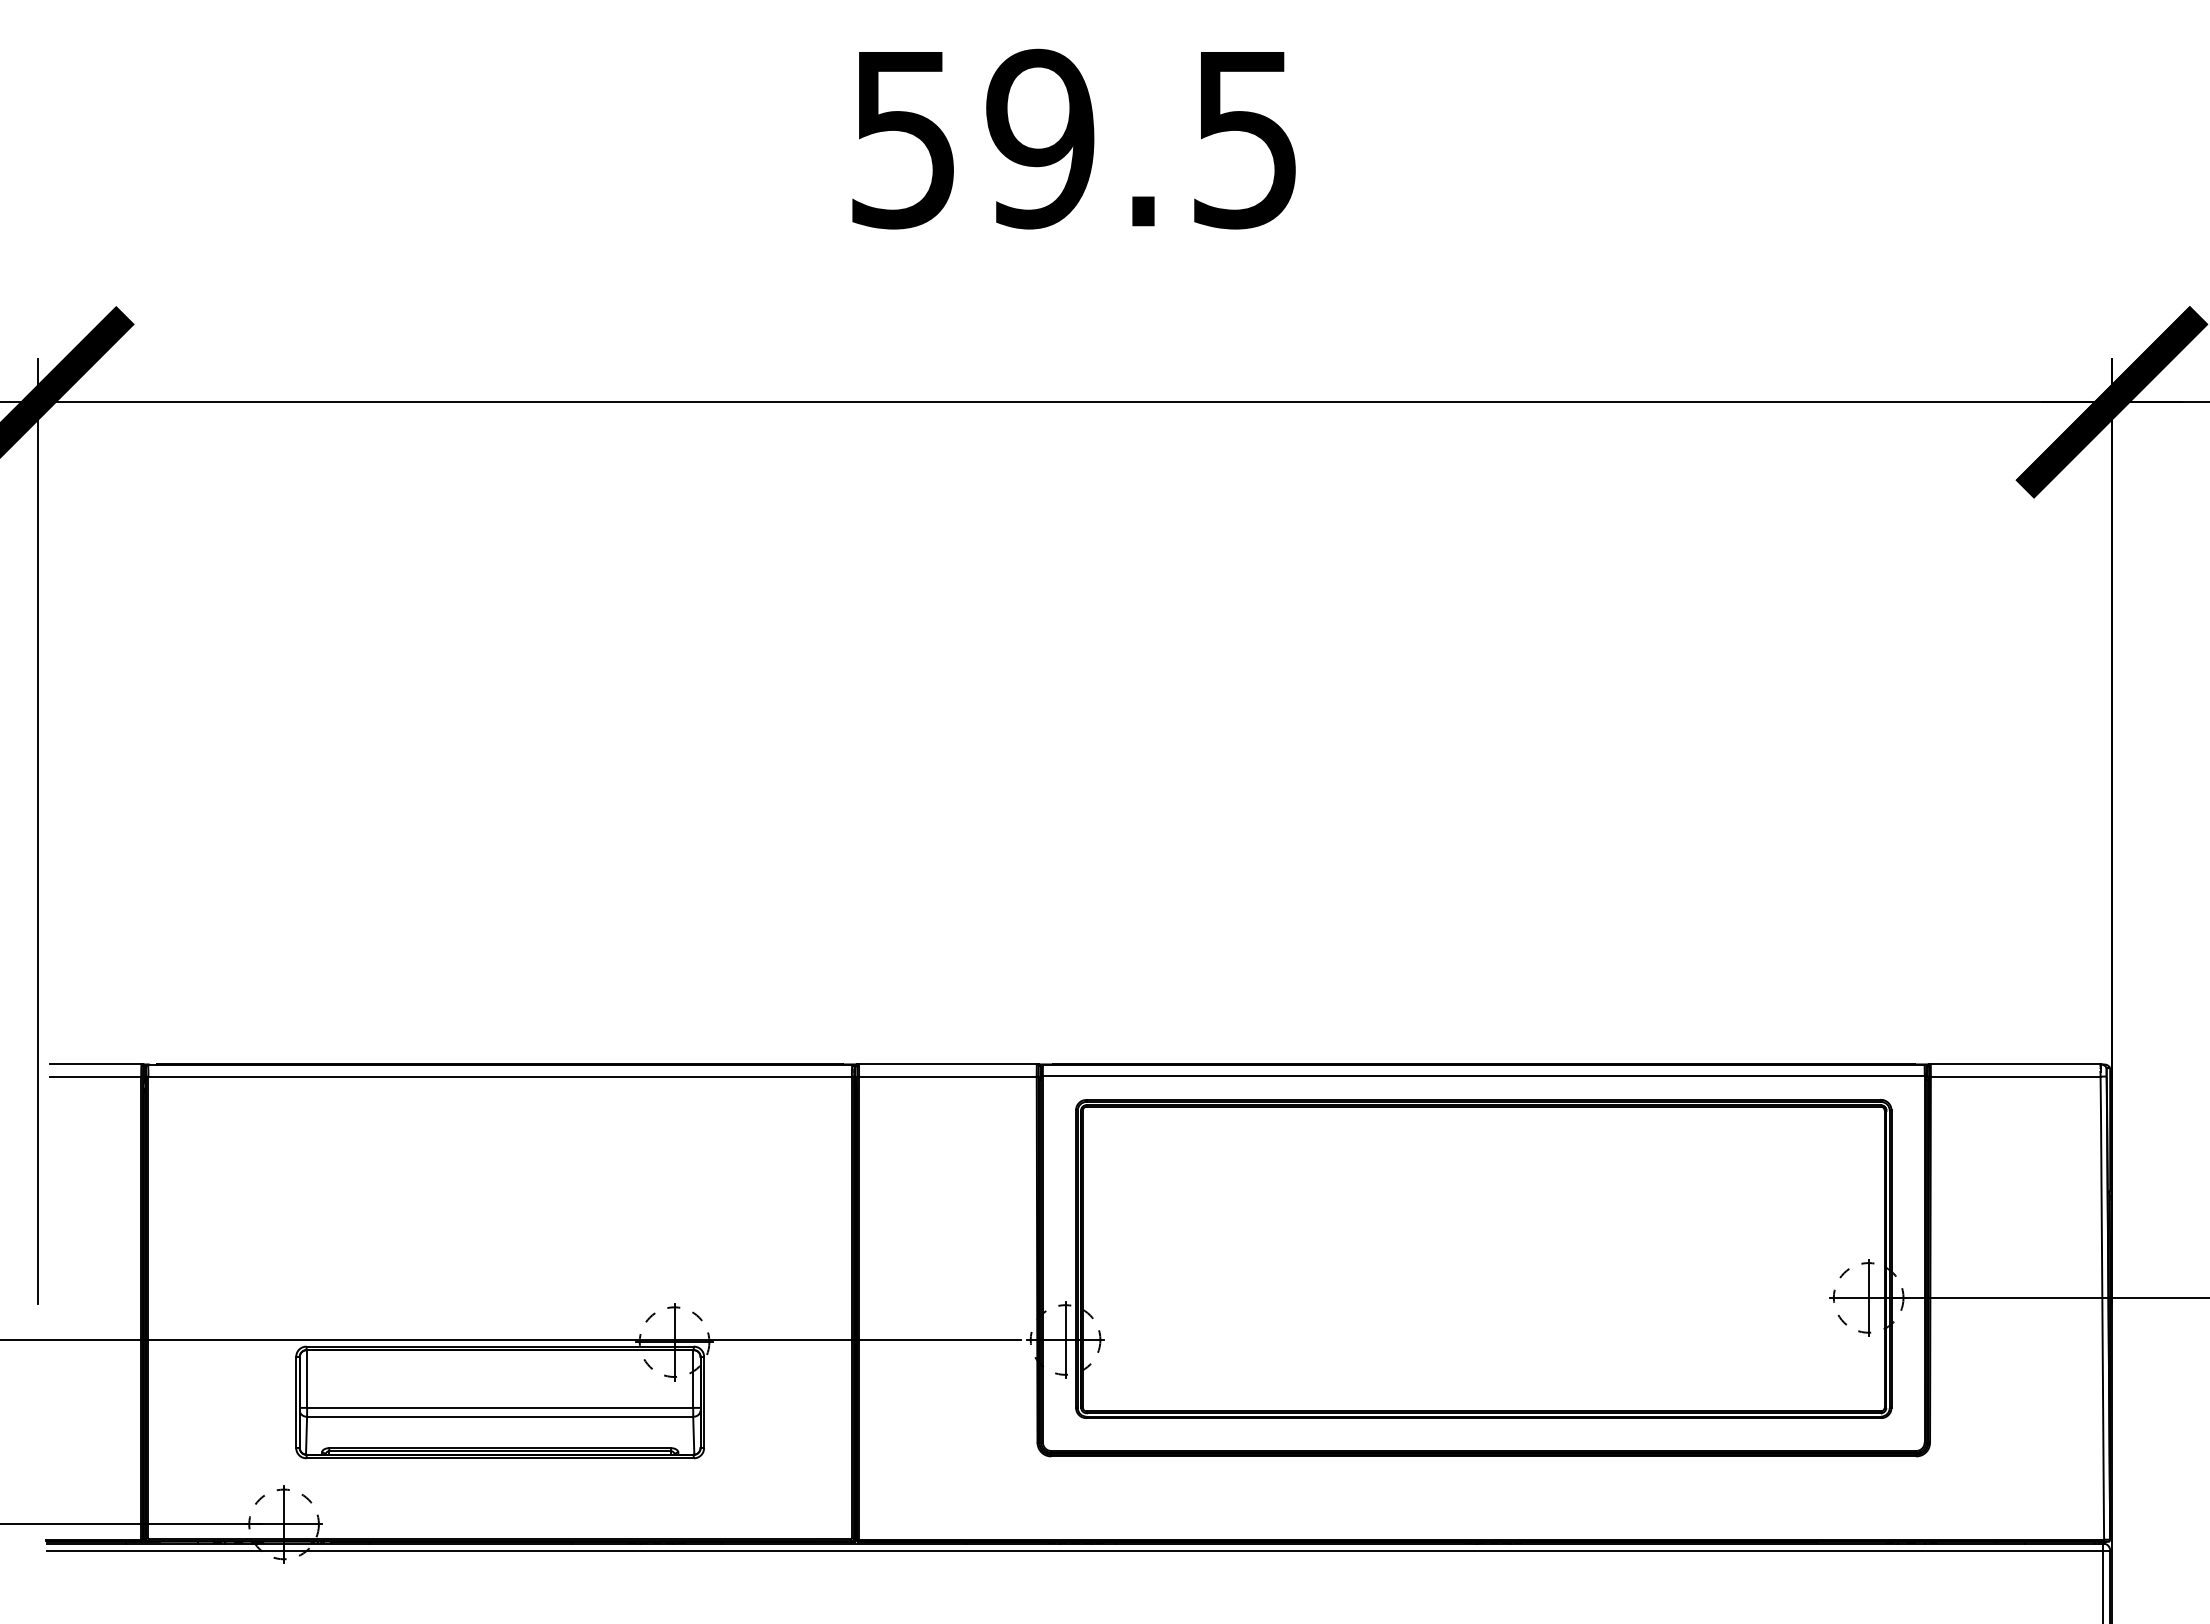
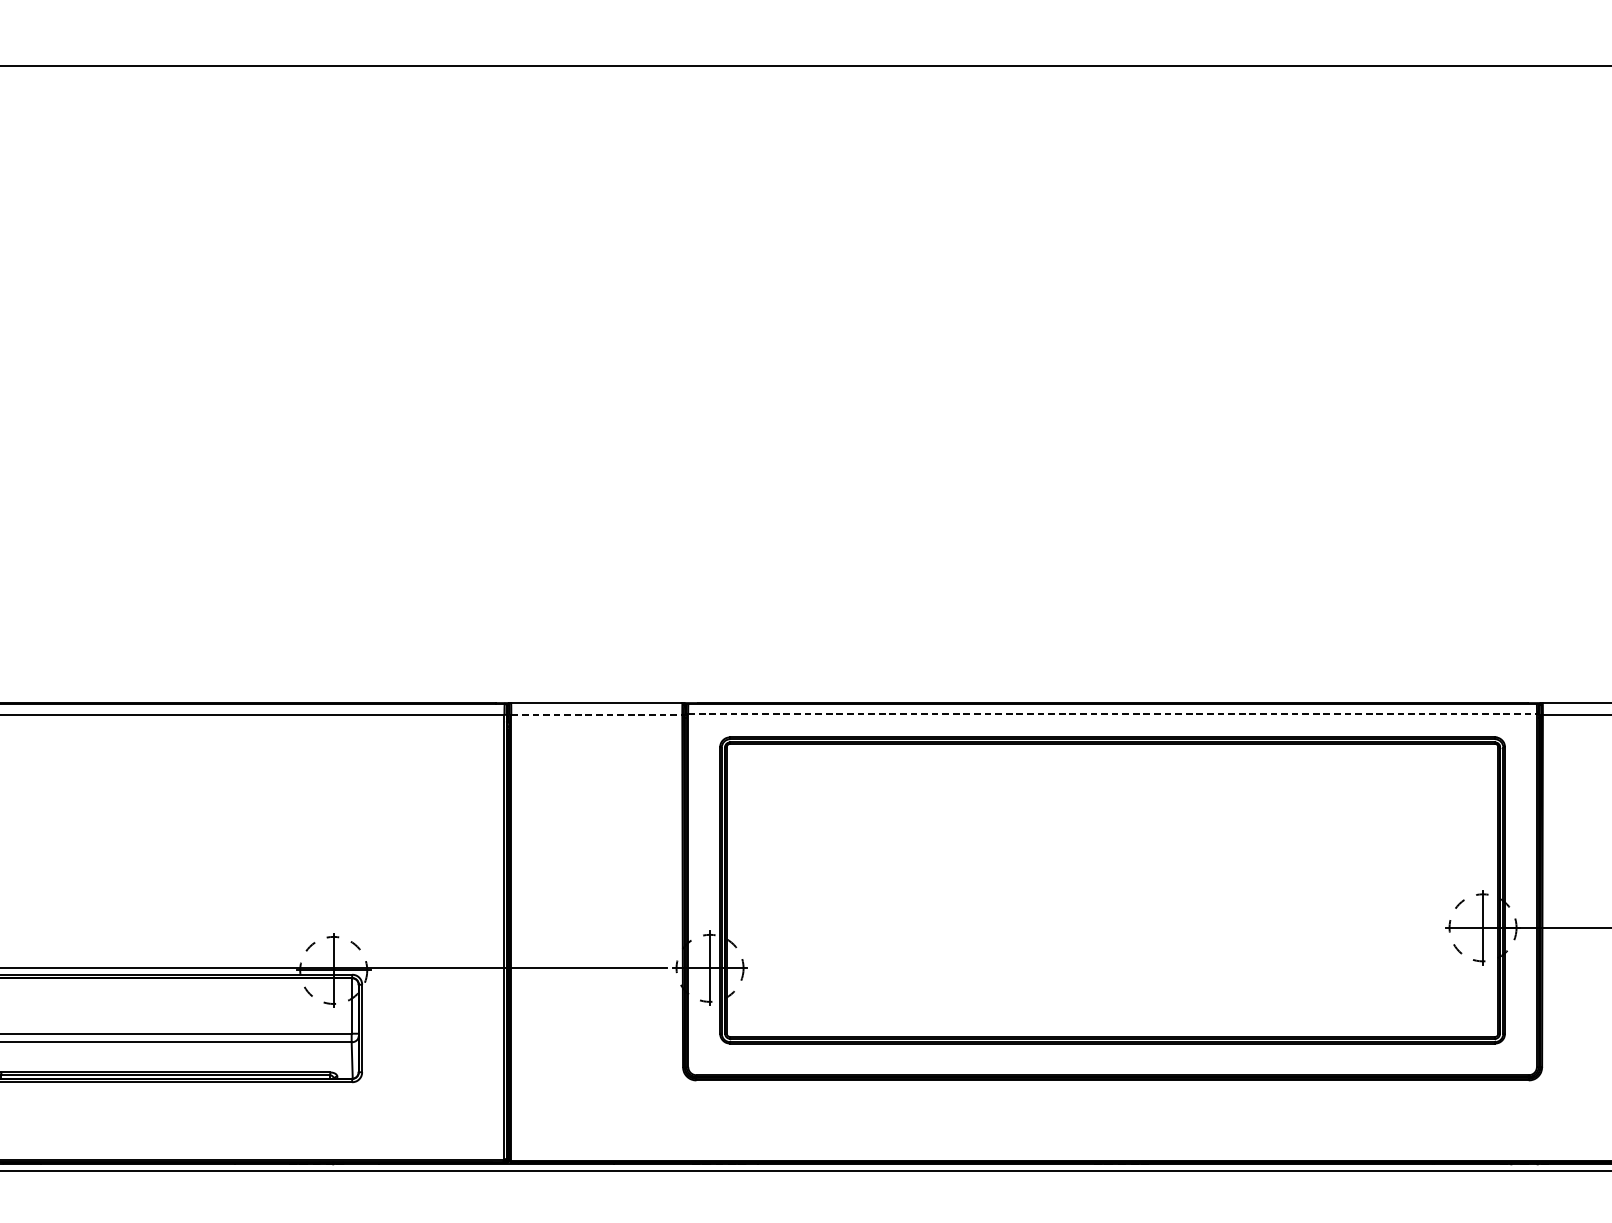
line: (1483, 1075) -> (1112, 713), solid -> dashed
line: (947, 1076) -> (596, 714), solid -> dashed

